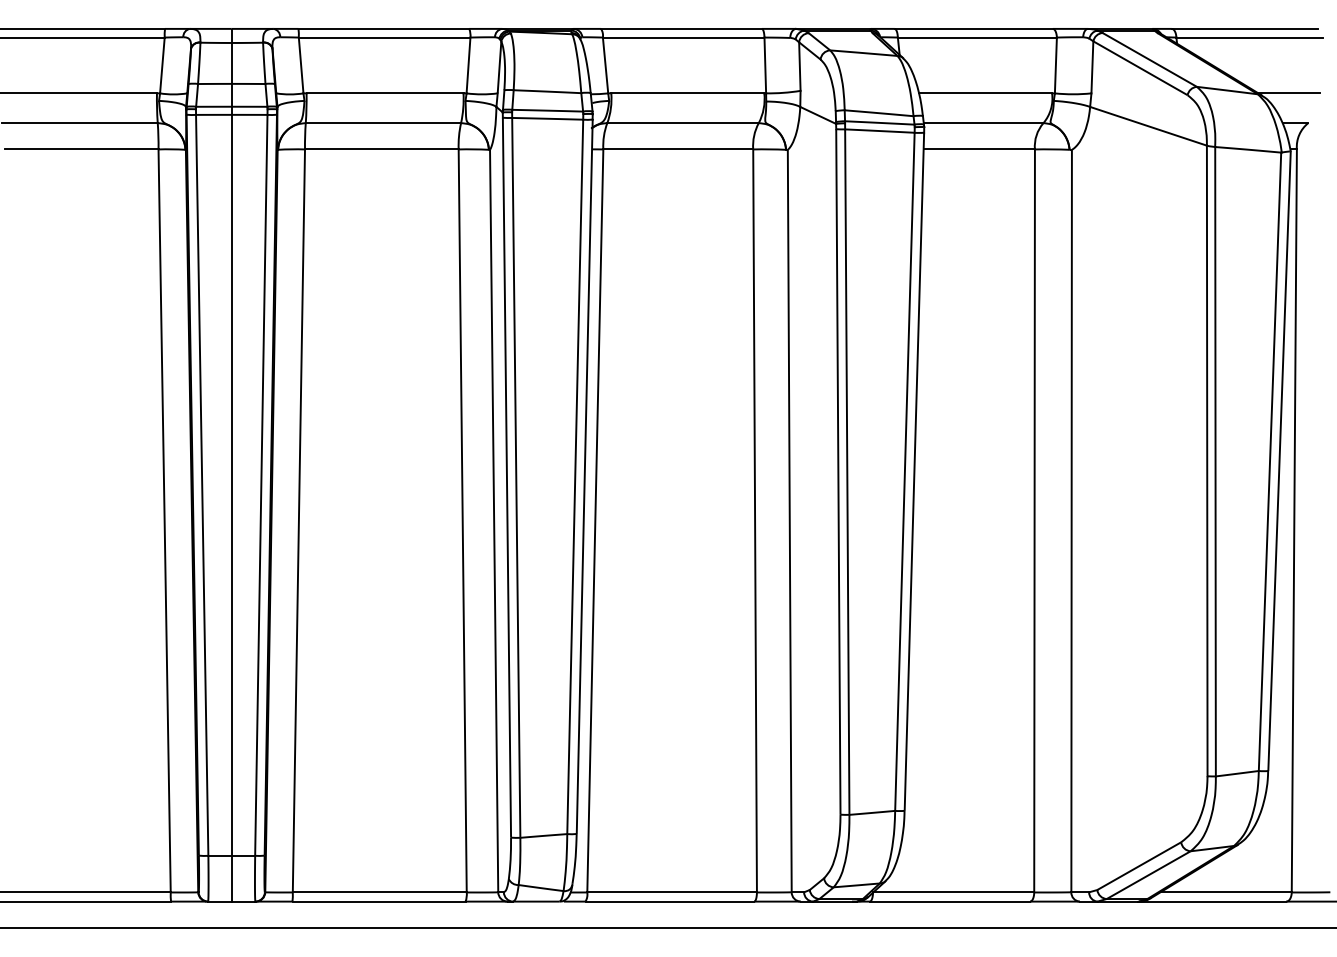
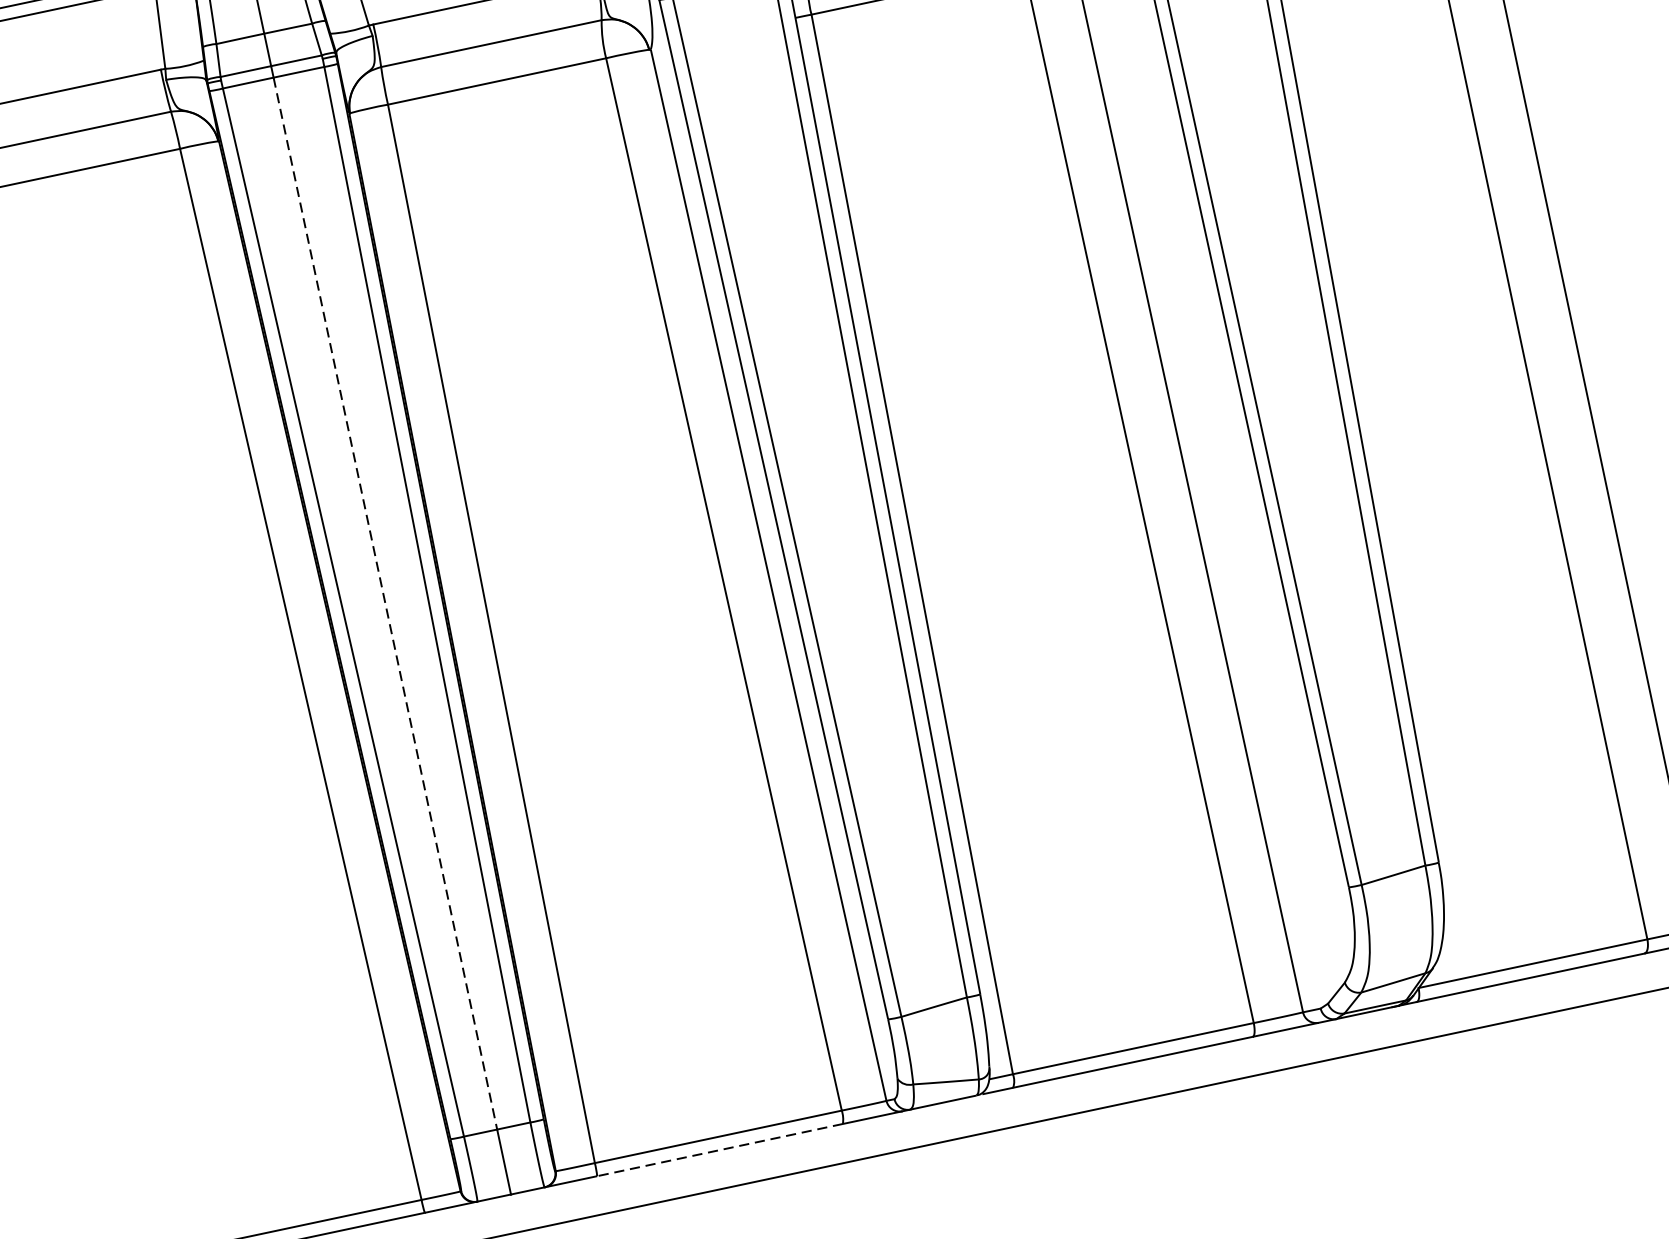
line: (231, 485) -> (385, 603), solid -> dashed
line: (379, 901) -> (720, 1149), solid -> dashed

